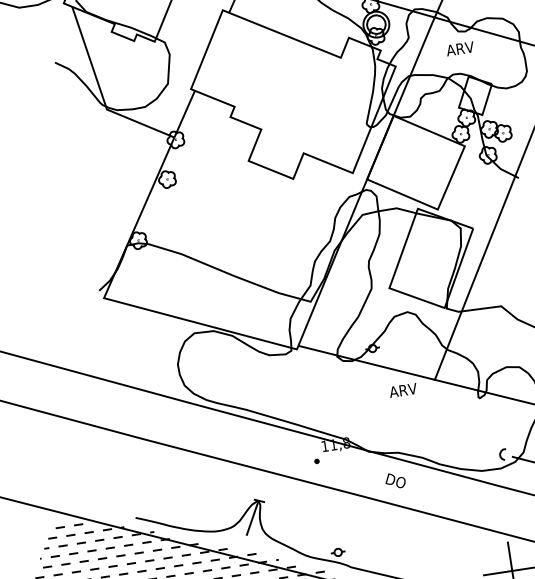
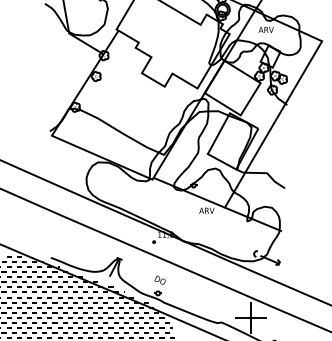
text: (394, 479) -> (159, 279), moved

